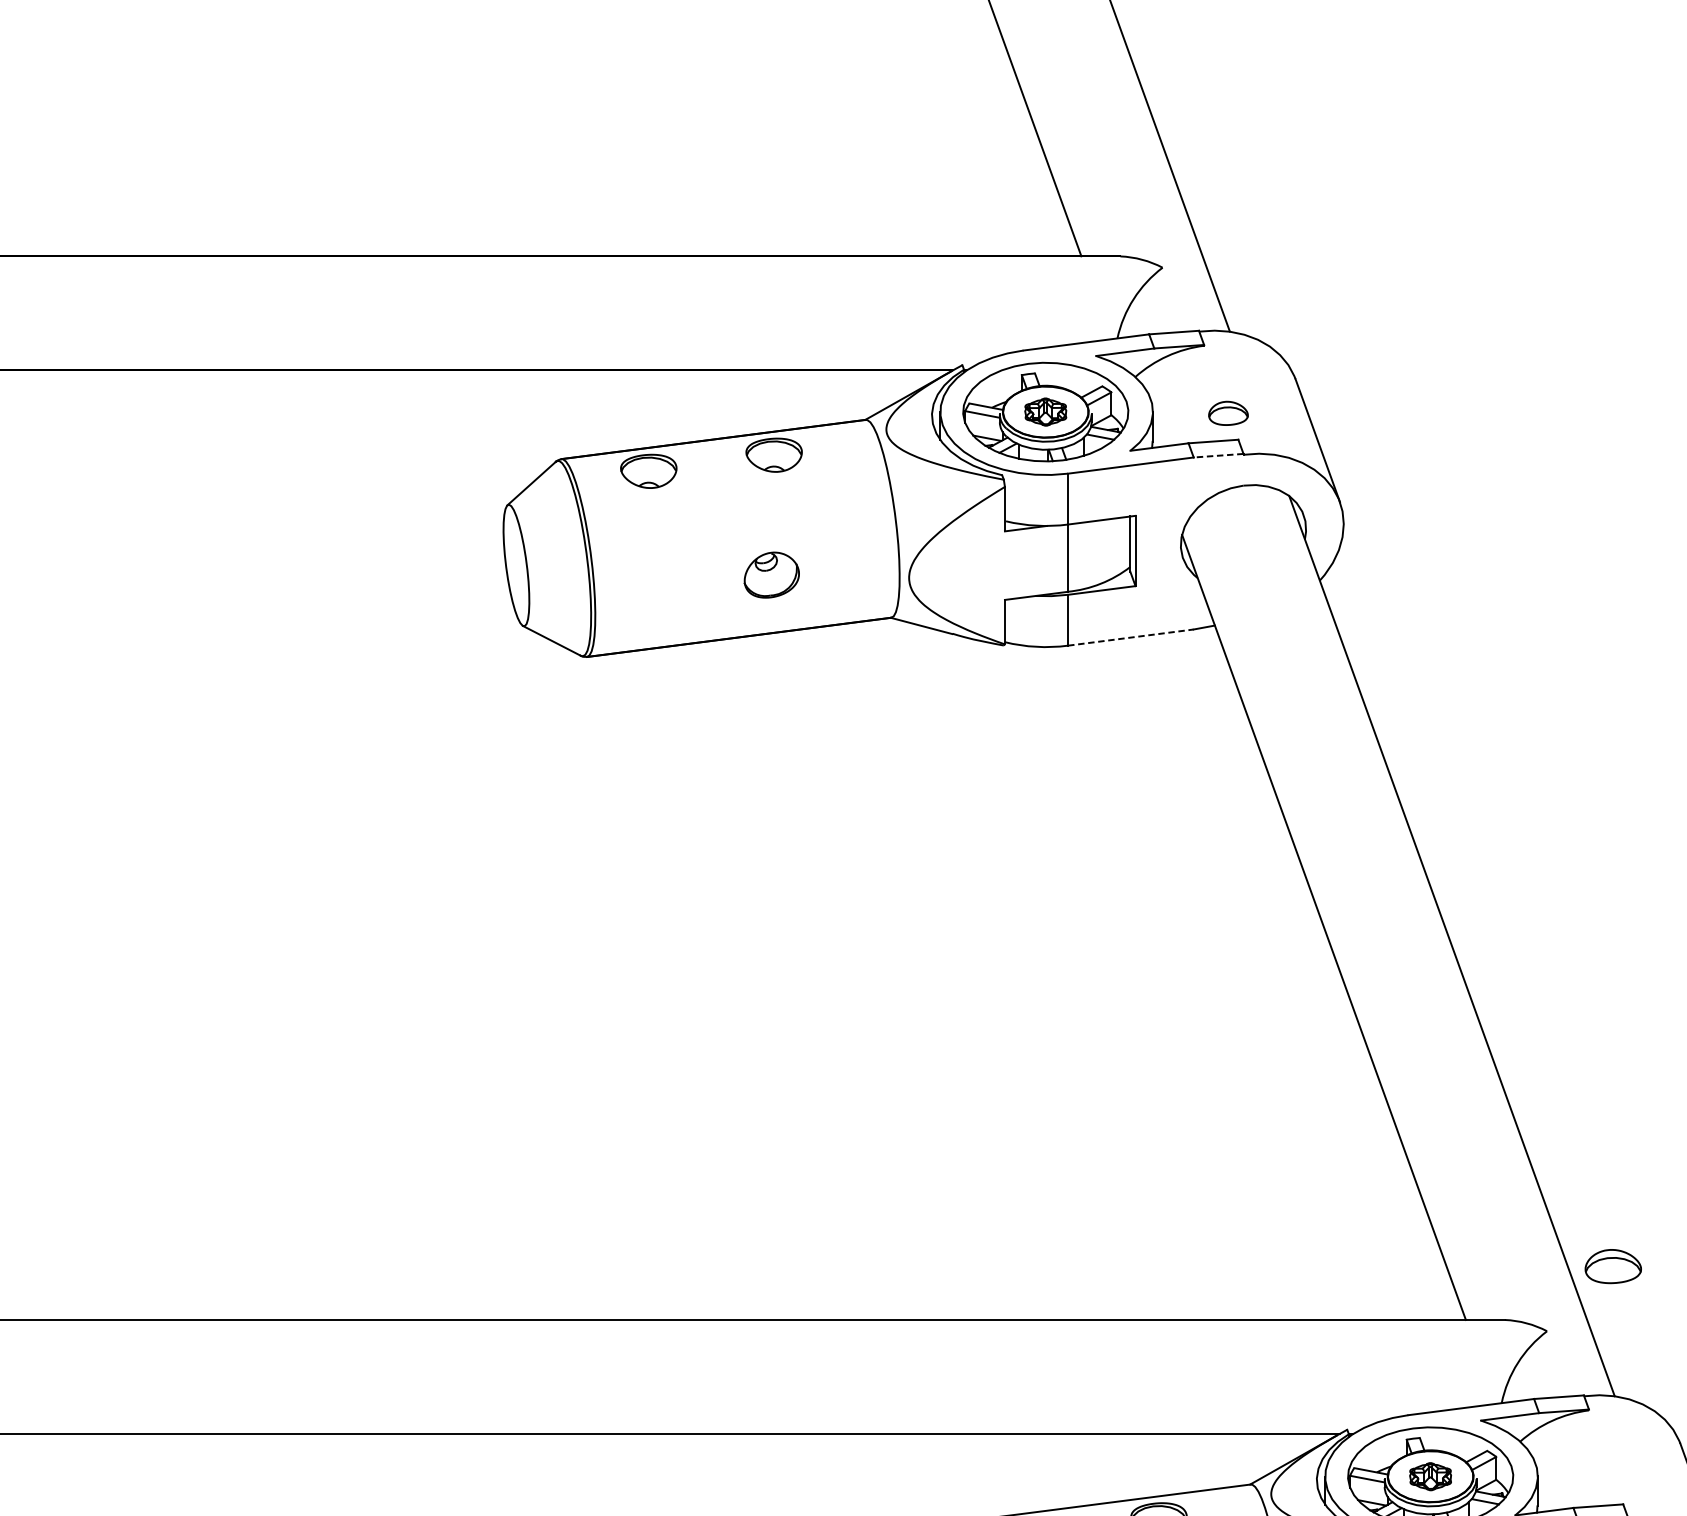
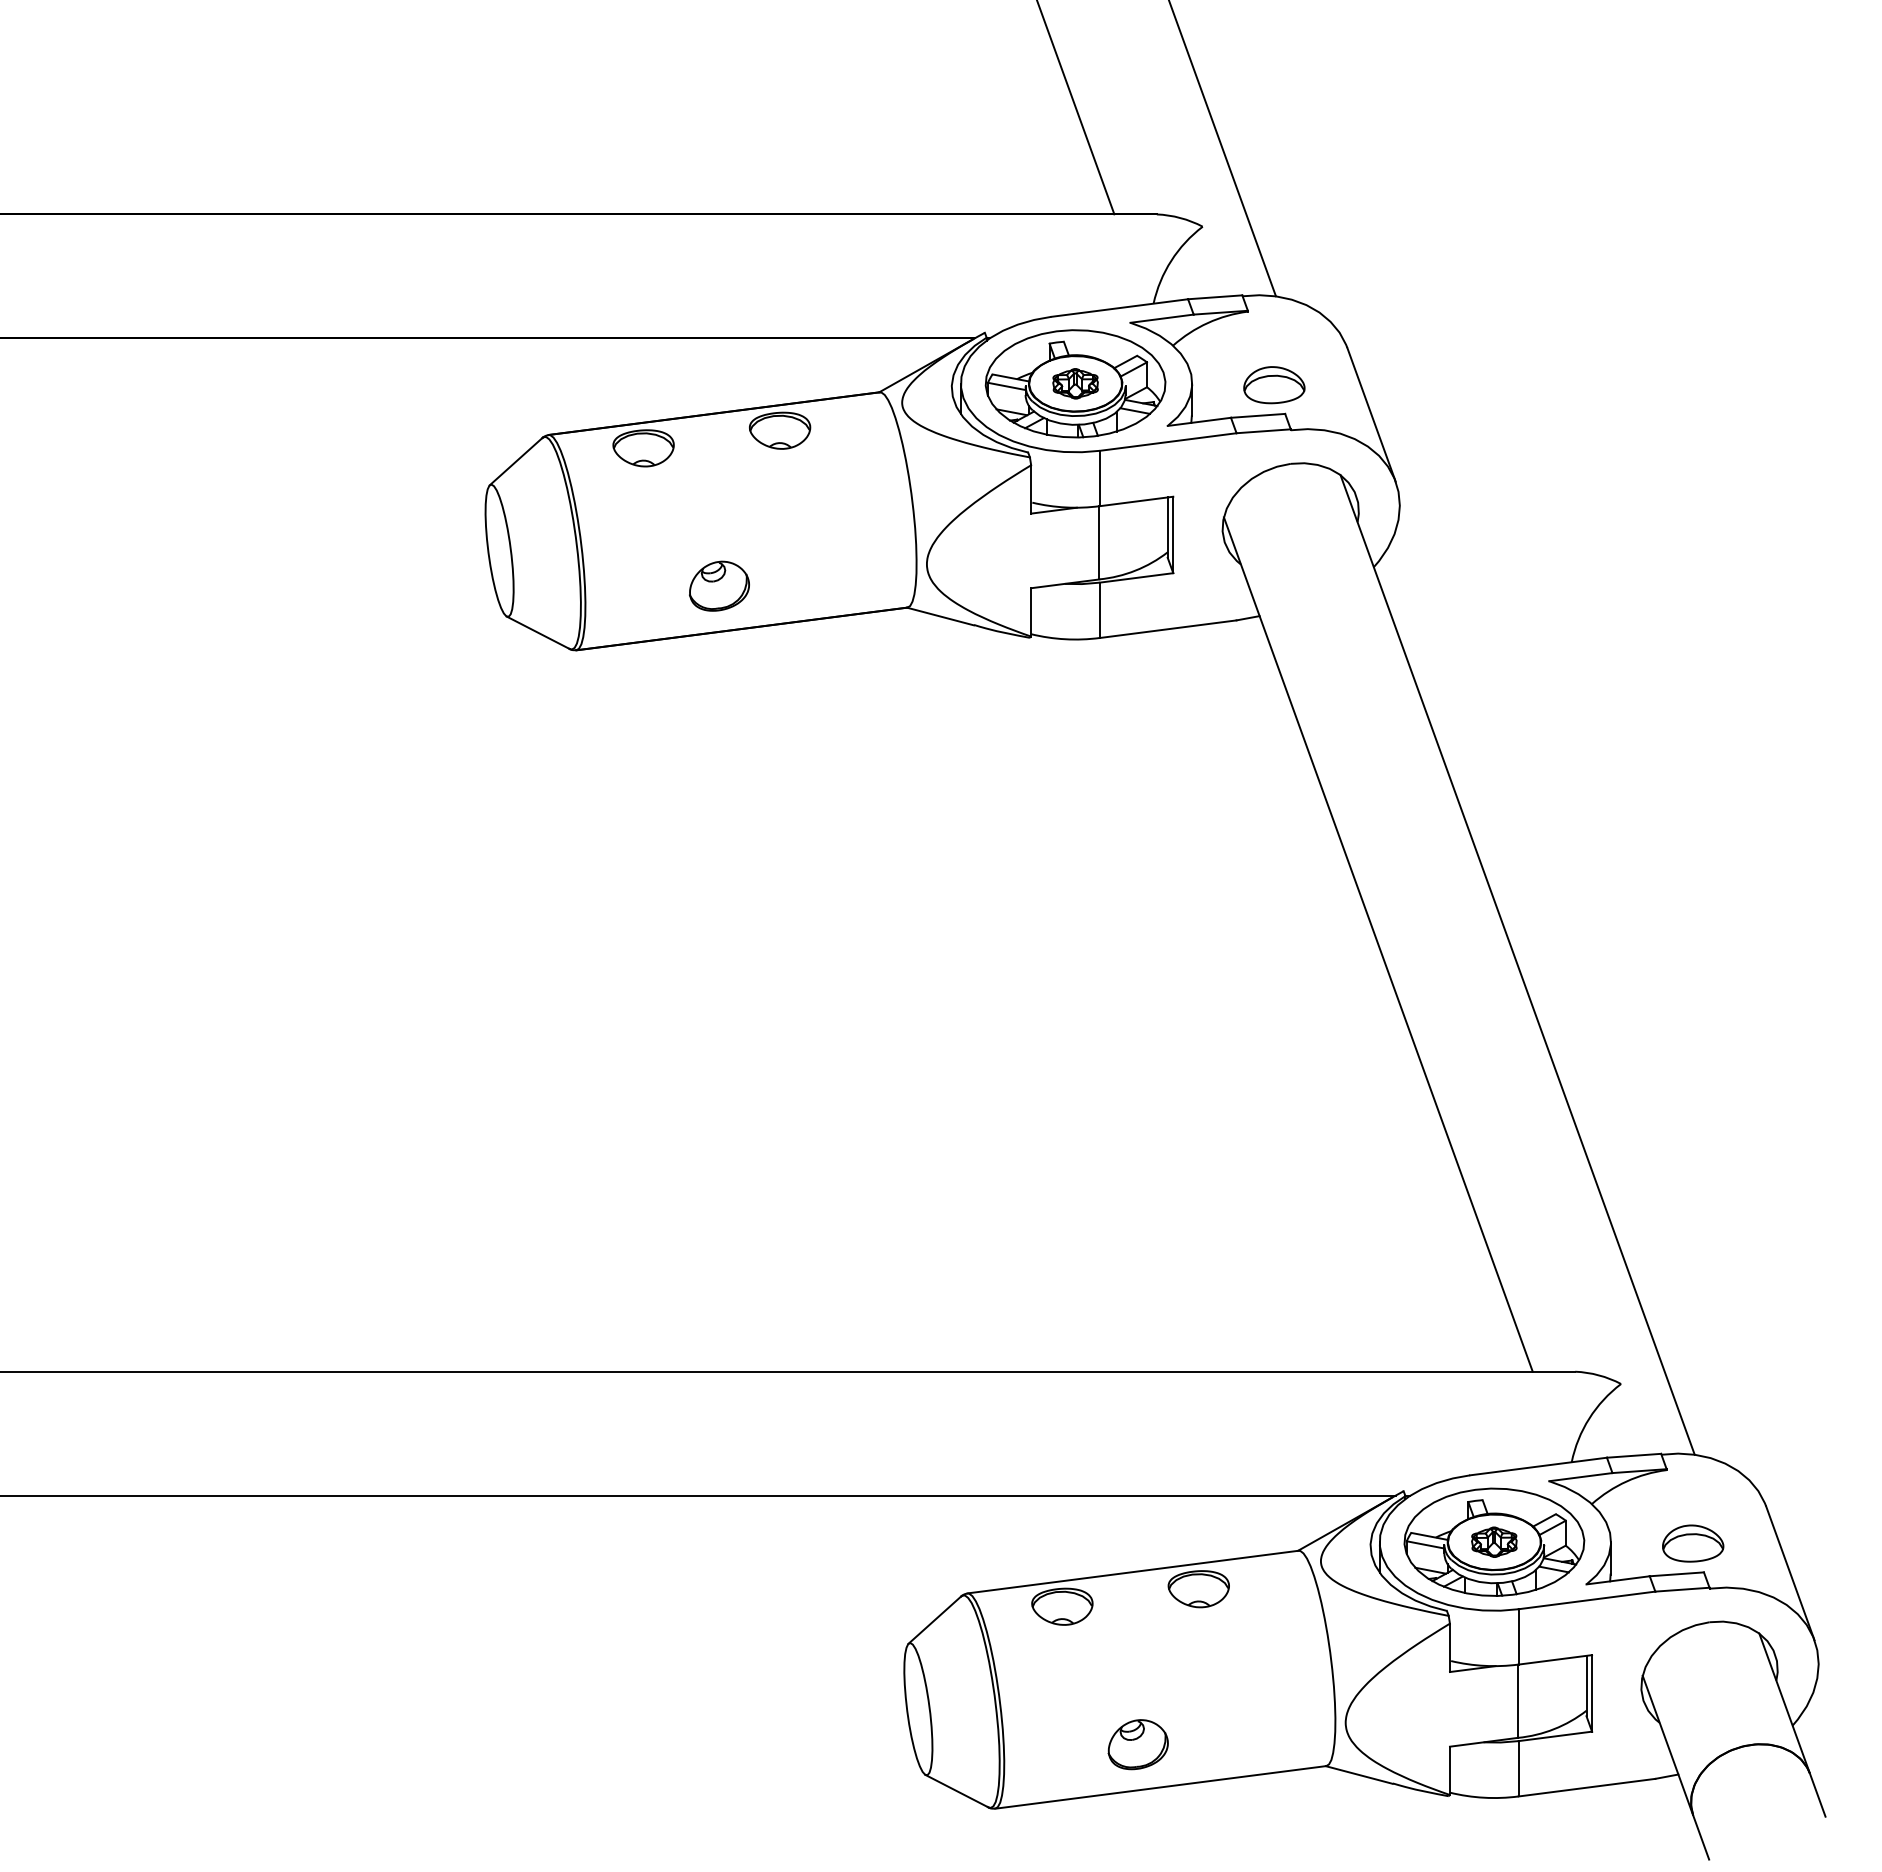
part: (1228, 413) -> (1274, 385), size x1.43
line: (1218, 455) -> (1263, 431), dashed -> solid
part: (771, 574) -> (719, 585), moved
line: (1131, 637) -> (1168, 629), dashed -> solid
part: (1613, 1266) -> (1693, 1543), moved

